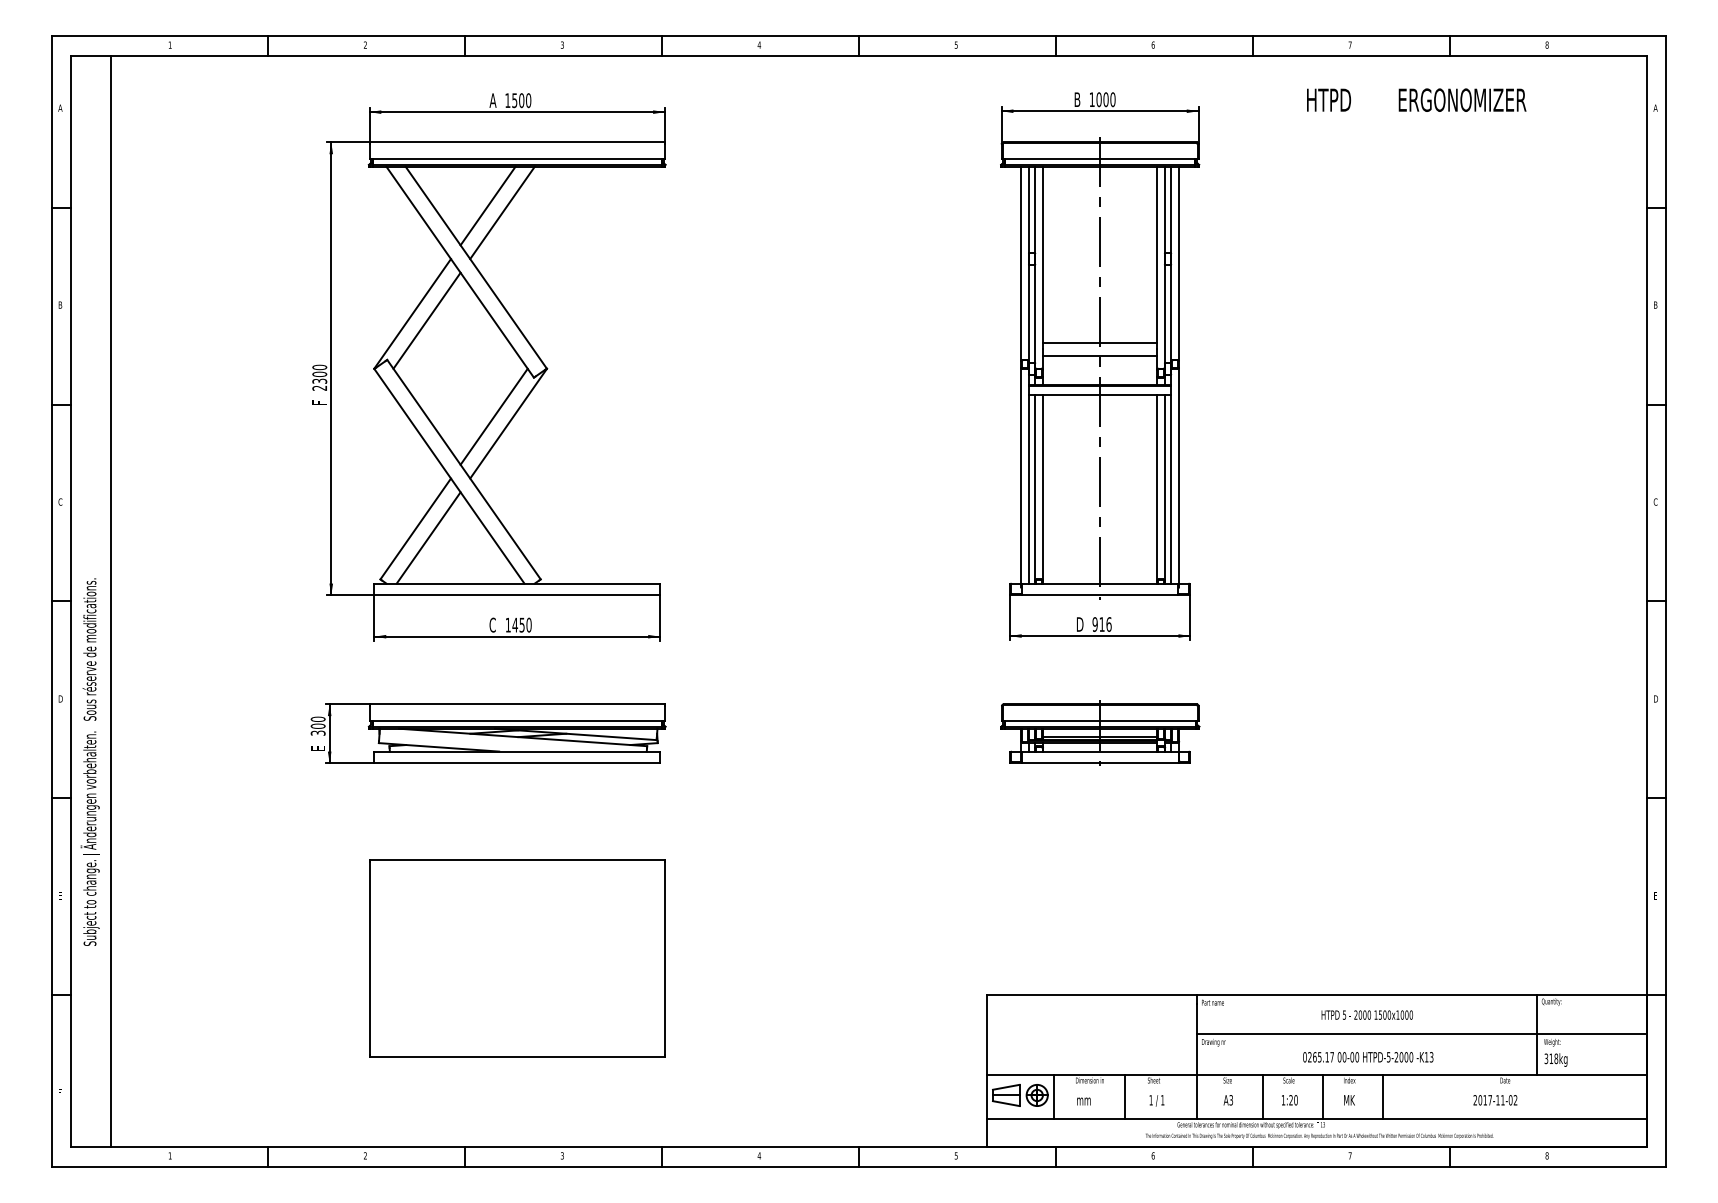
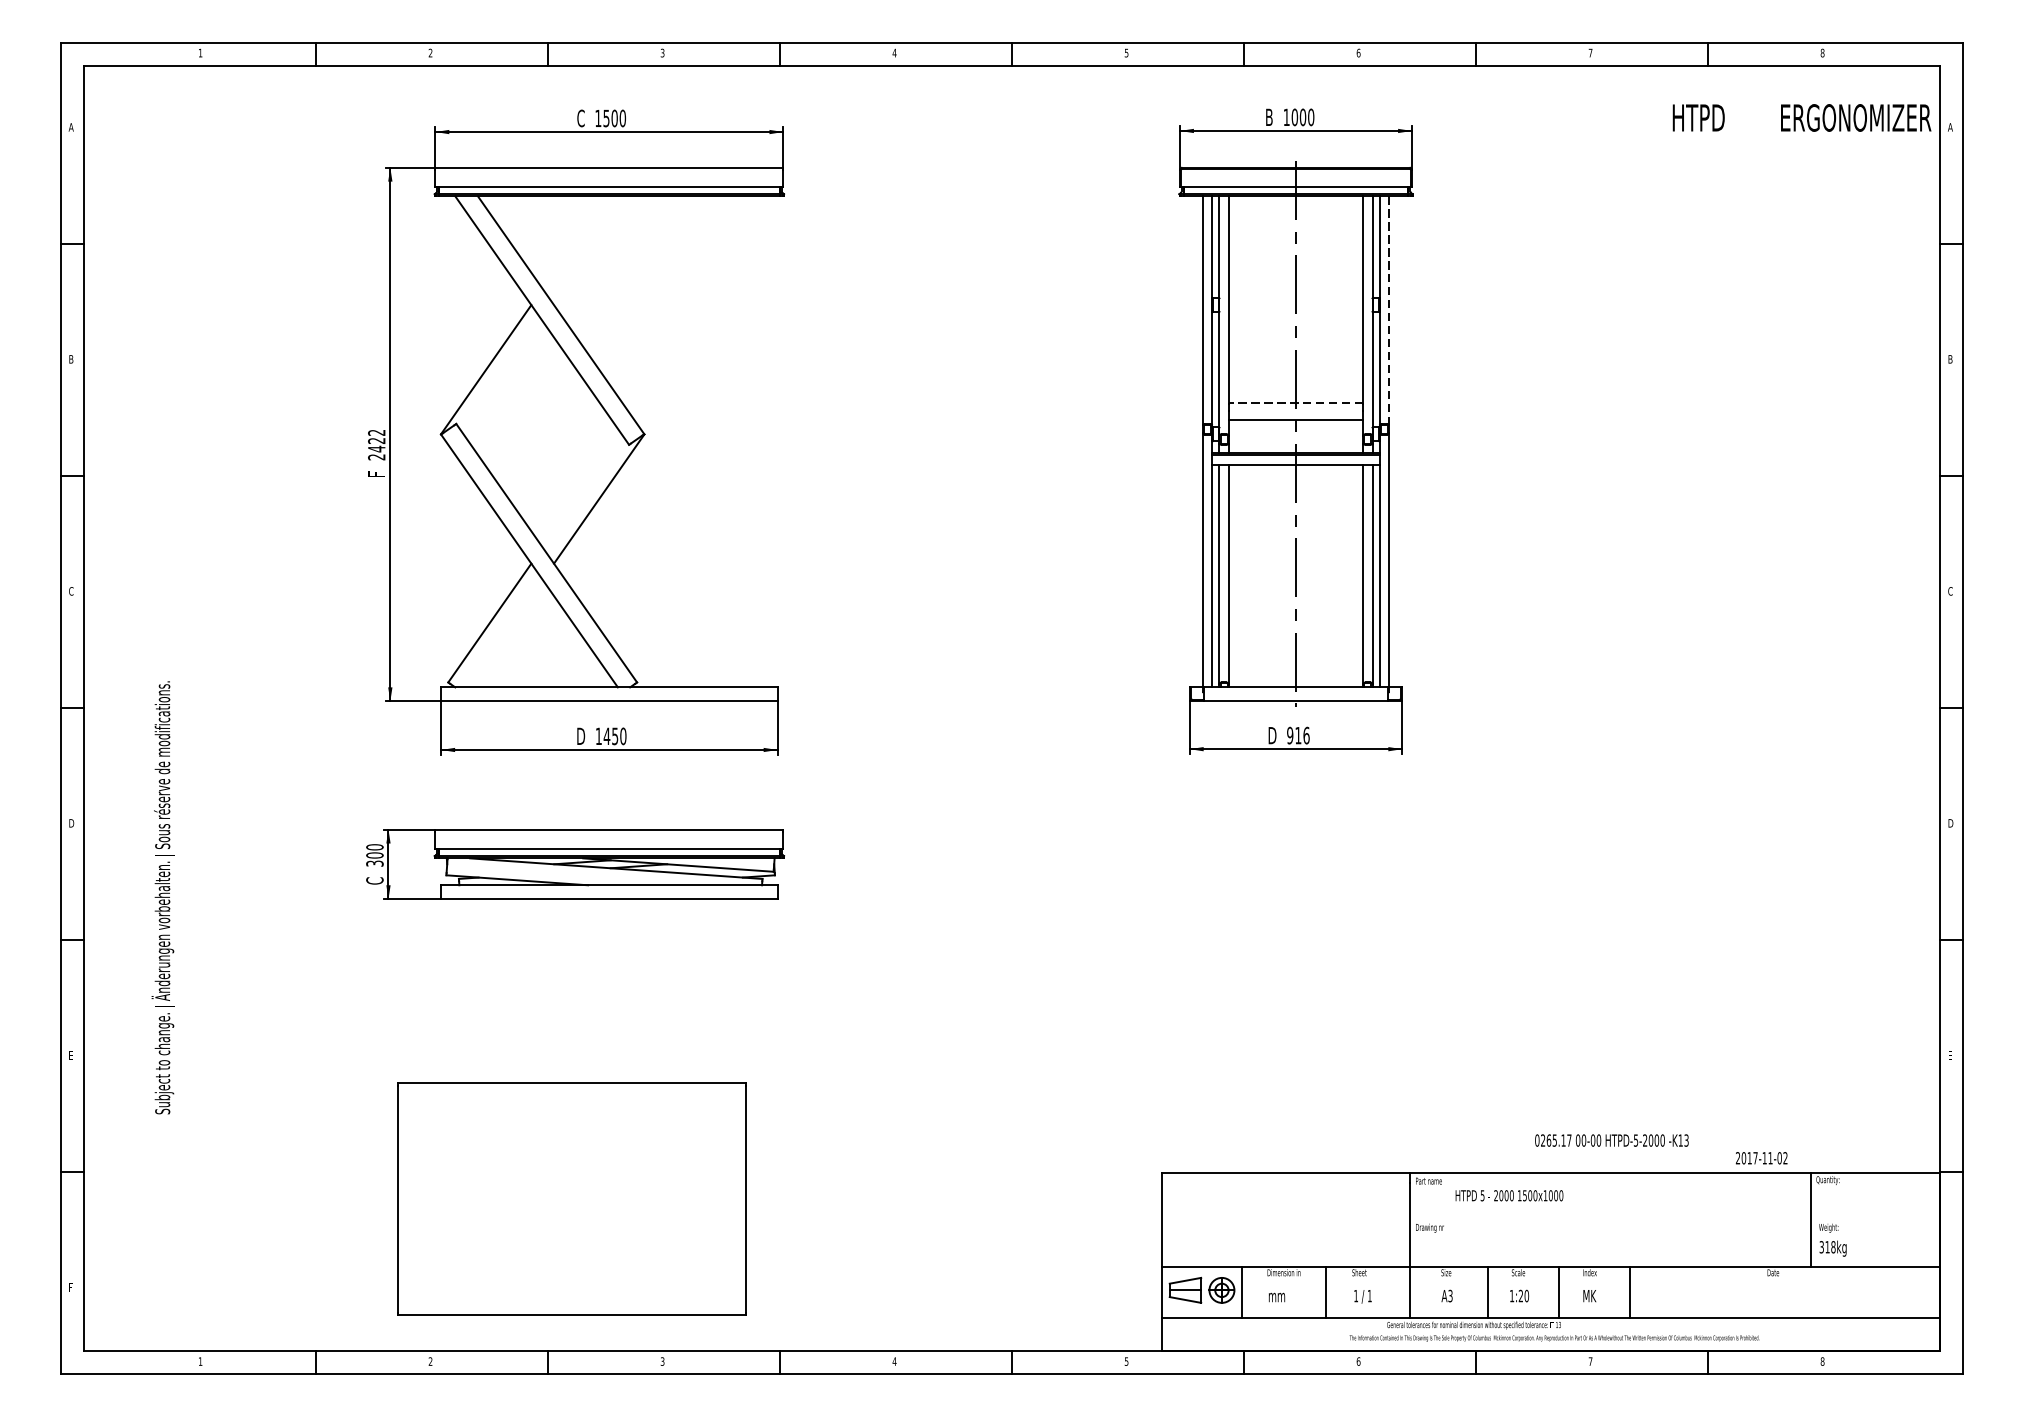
text: (1416, 99) -> (1801, 117), moved
text: (492, 100) -> (580, 118), A -> C
line: (487, 205) -> (574, 242), removed
line: (502, 212) -> (592, 250), removed
line: (1179, 264) -> (1389, 311), solid -> dashed
line: (426, 320) -> (502, 377), removed
line: (1099, 342) -> (1295, 403), solid -> dashed
text: (319, 374) -> (376, 441), 2300 -> 2422
line: (493, 416) -> (581, 490), removed
line: (428, 537) -> (504, 633), removed
line: (110, 601) -> (130, 708), removed
text: (492, 624) -> (580, 735), C -> D
part: (1100, 732) -> (1296, 862), removed
text: (317, 747) -> (374, 880), E -> C
text: (89, 761) -> (162, 896), moved
part: (517, 958) -> (572, 1199), moved
text: (1366, 1014) -> (1508, 1195), moved
line: (1421, 1034) -> (1674, 1218), removed
text: (1368, 1057) -> (1612, 1140), moved
text: (1495, 1100) -> (1761, 1158), moved

